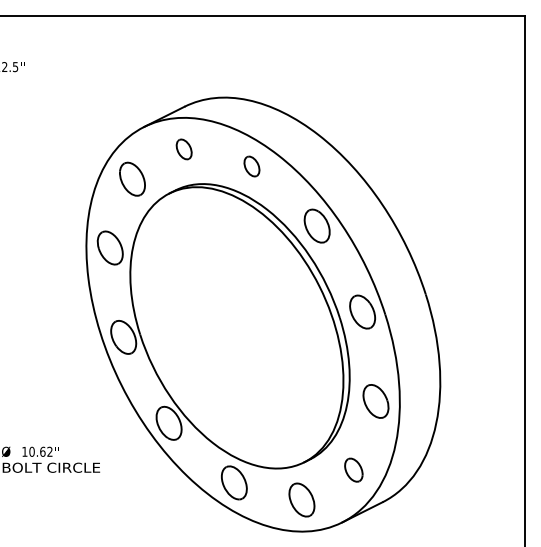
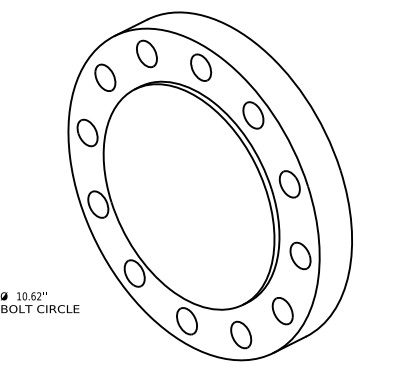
part: (183, 149) -> (146, 54), size x1.67
part: (251, 166) -> (200, 67), size x1.67
part: (353, 469) -> (282, 310), size x1.43

